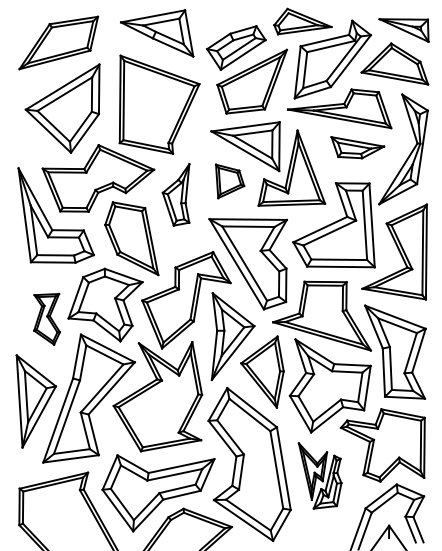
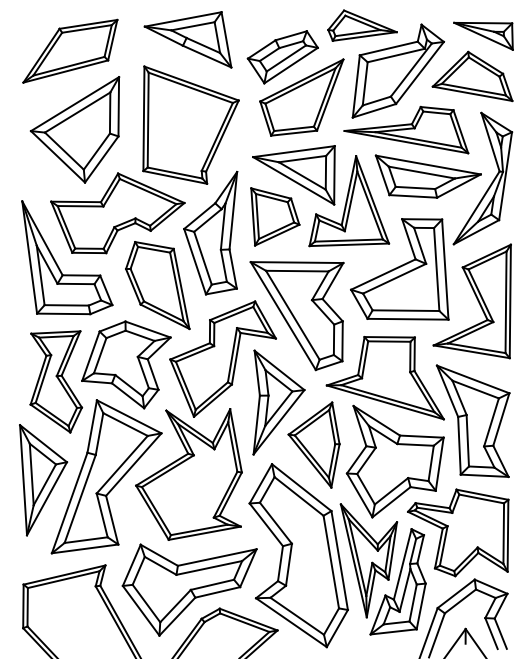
part: (357, 147) -> (427, 176), size x1.67
part: (230, 181) -> (275, 216), size x1.43
part: (175, 194) -> (210, 232), size x1.67
part: (47, 318) -> (56, 381), size x1.67
part: (319, 476) -> (382, 569), size x1.67

